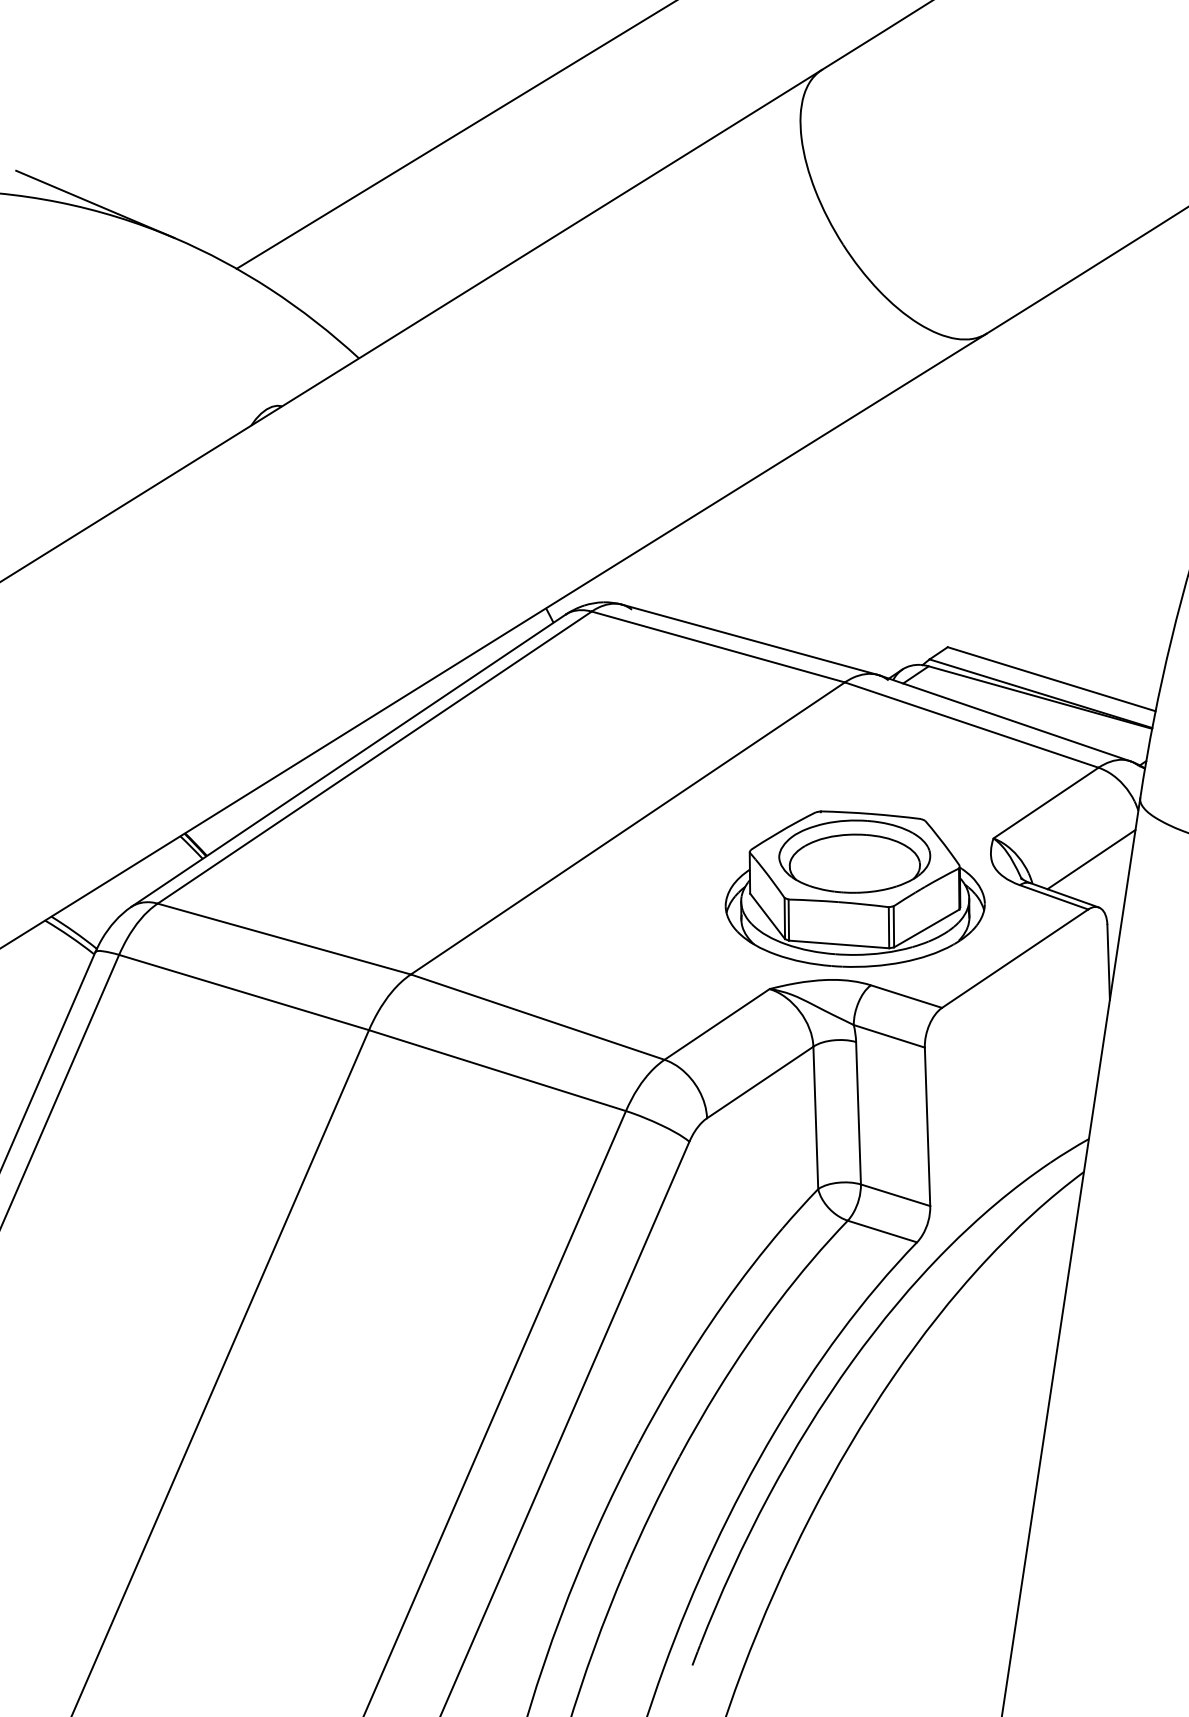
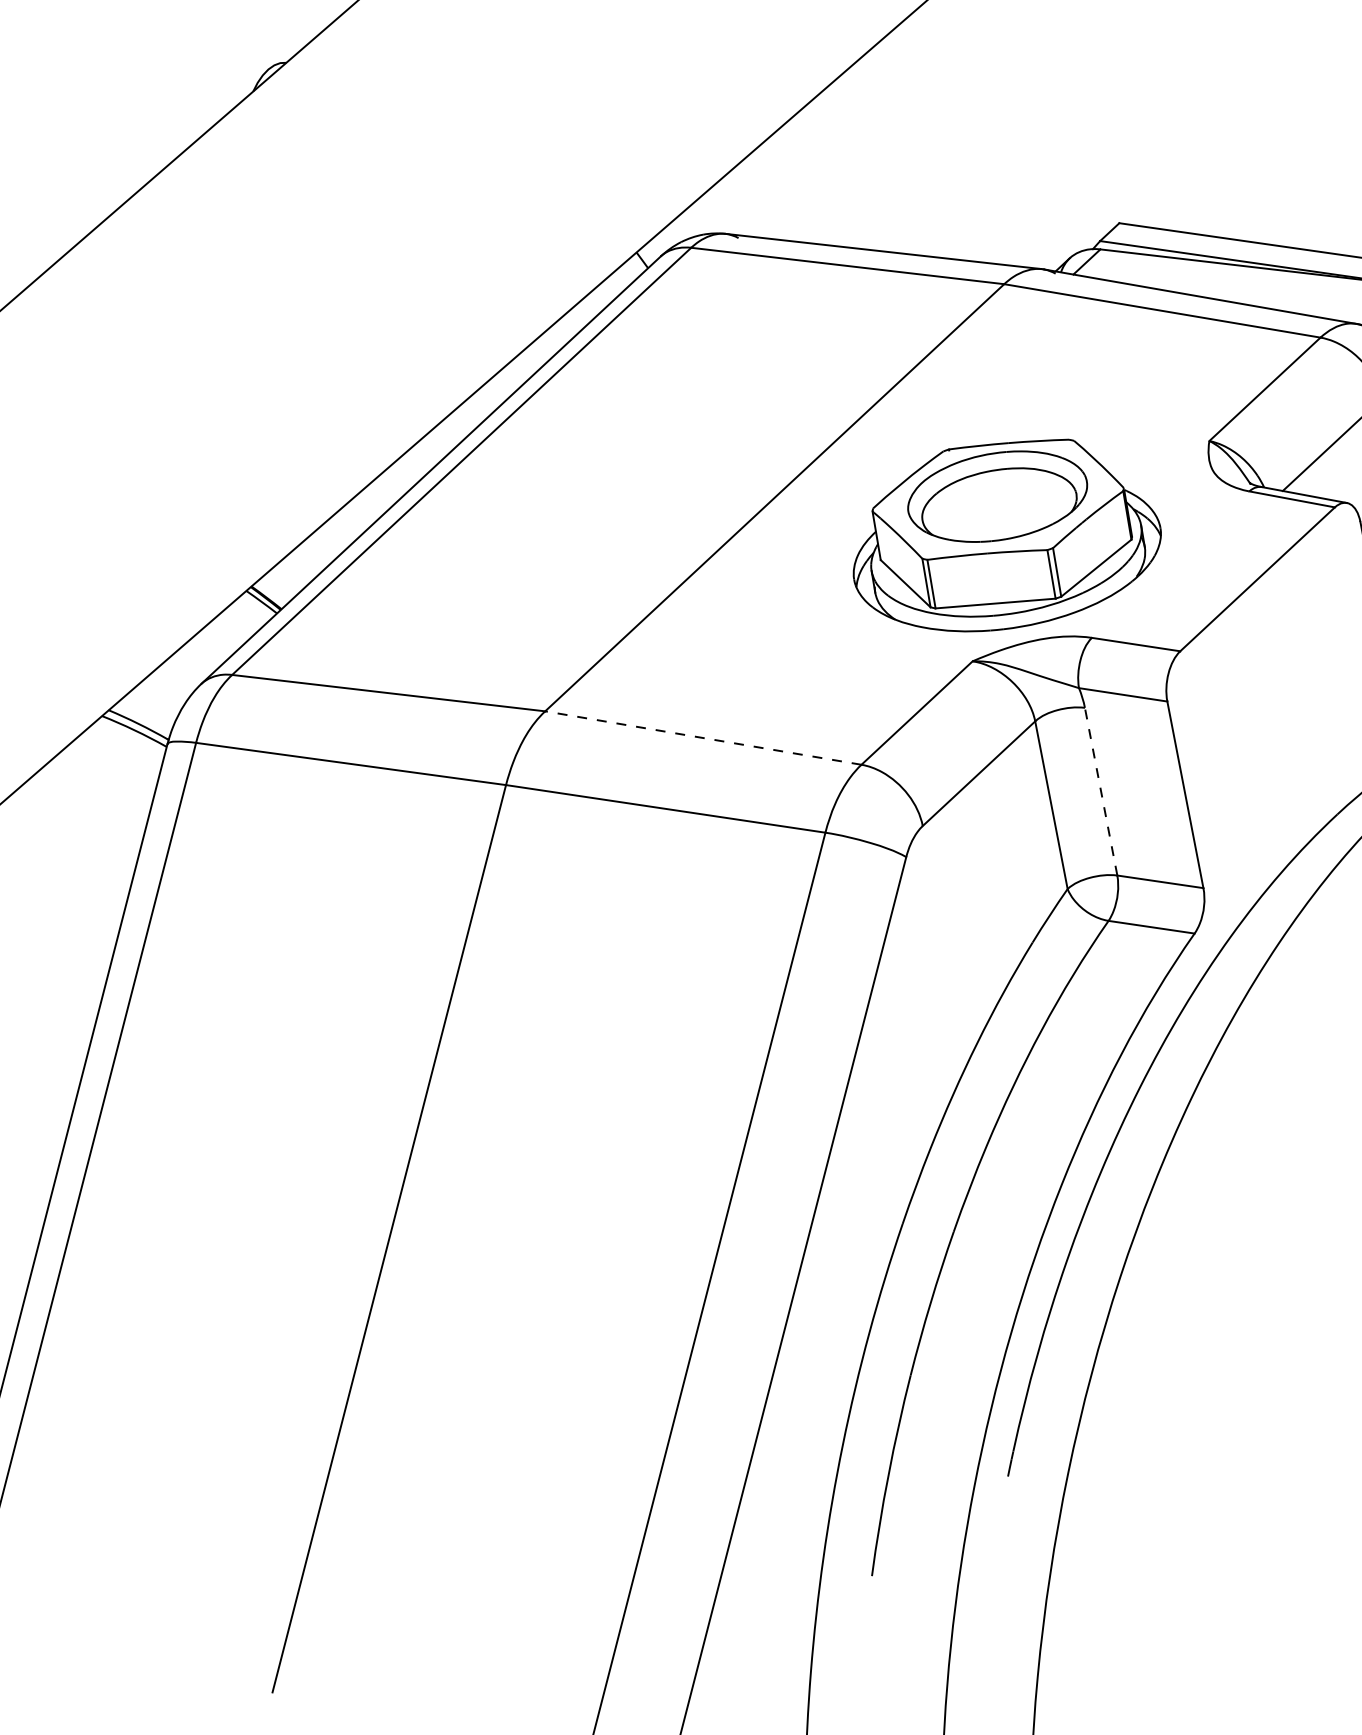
part: (854, 888) -> (1003, 534), moved
line: (537, 1017) -> (703, 738), solid -> dashed
line: (858, 1112) -> (1100, 790), solid -> dashed

